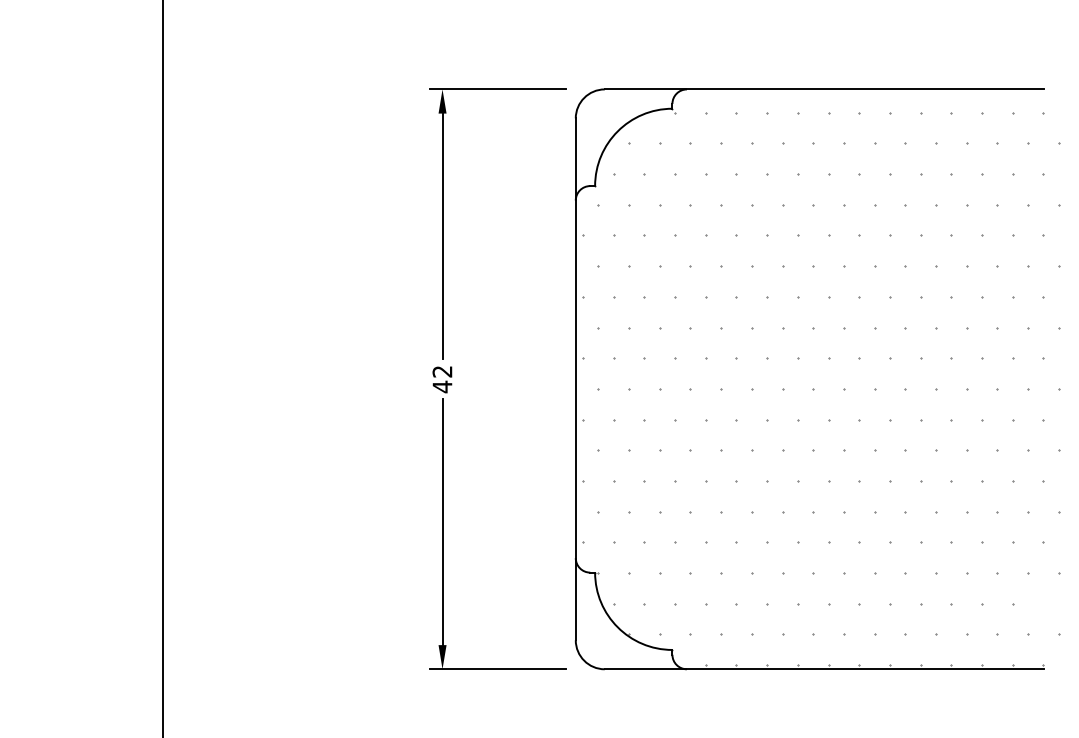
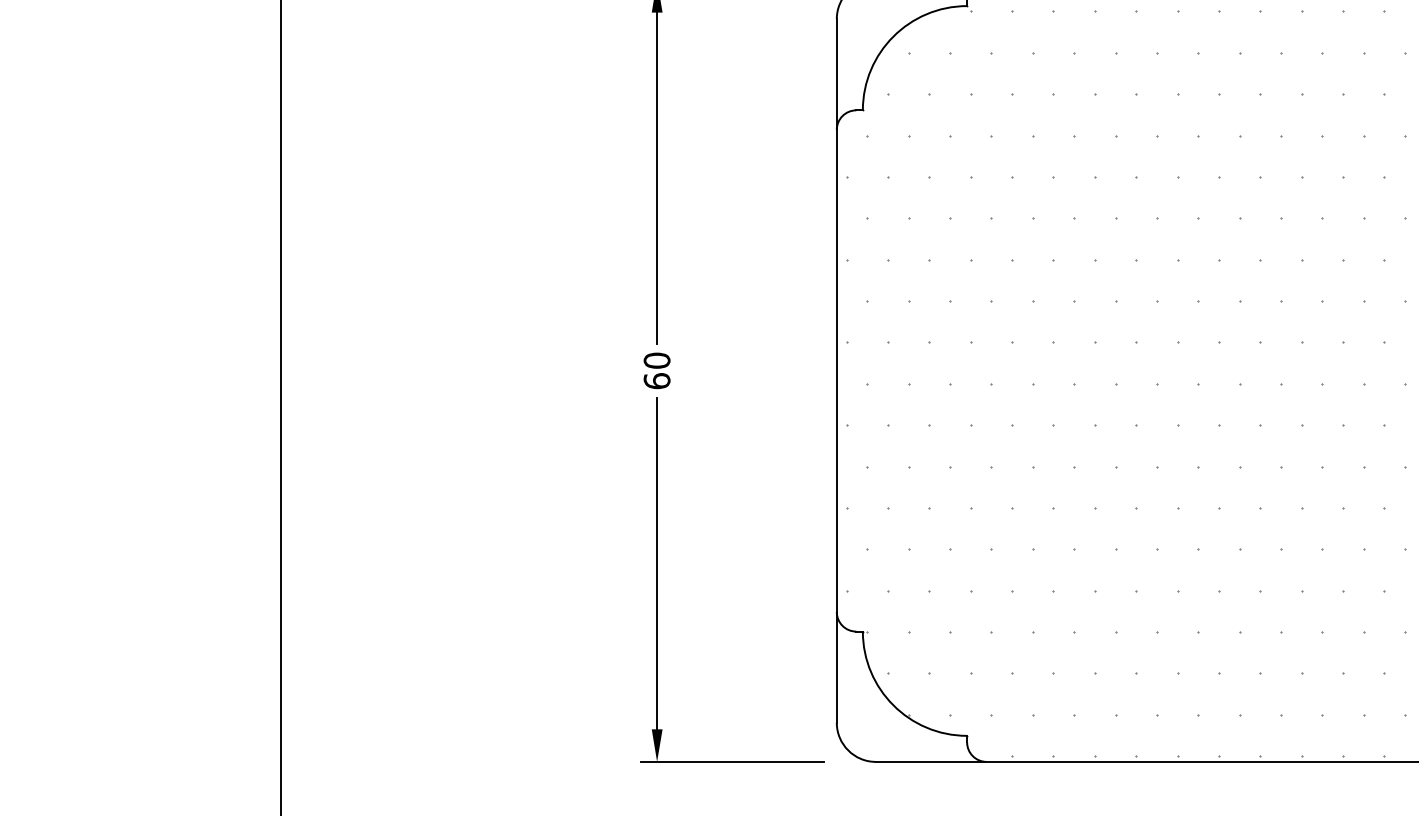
text: (442, 379) -> (657, 371), 42 -> 60

